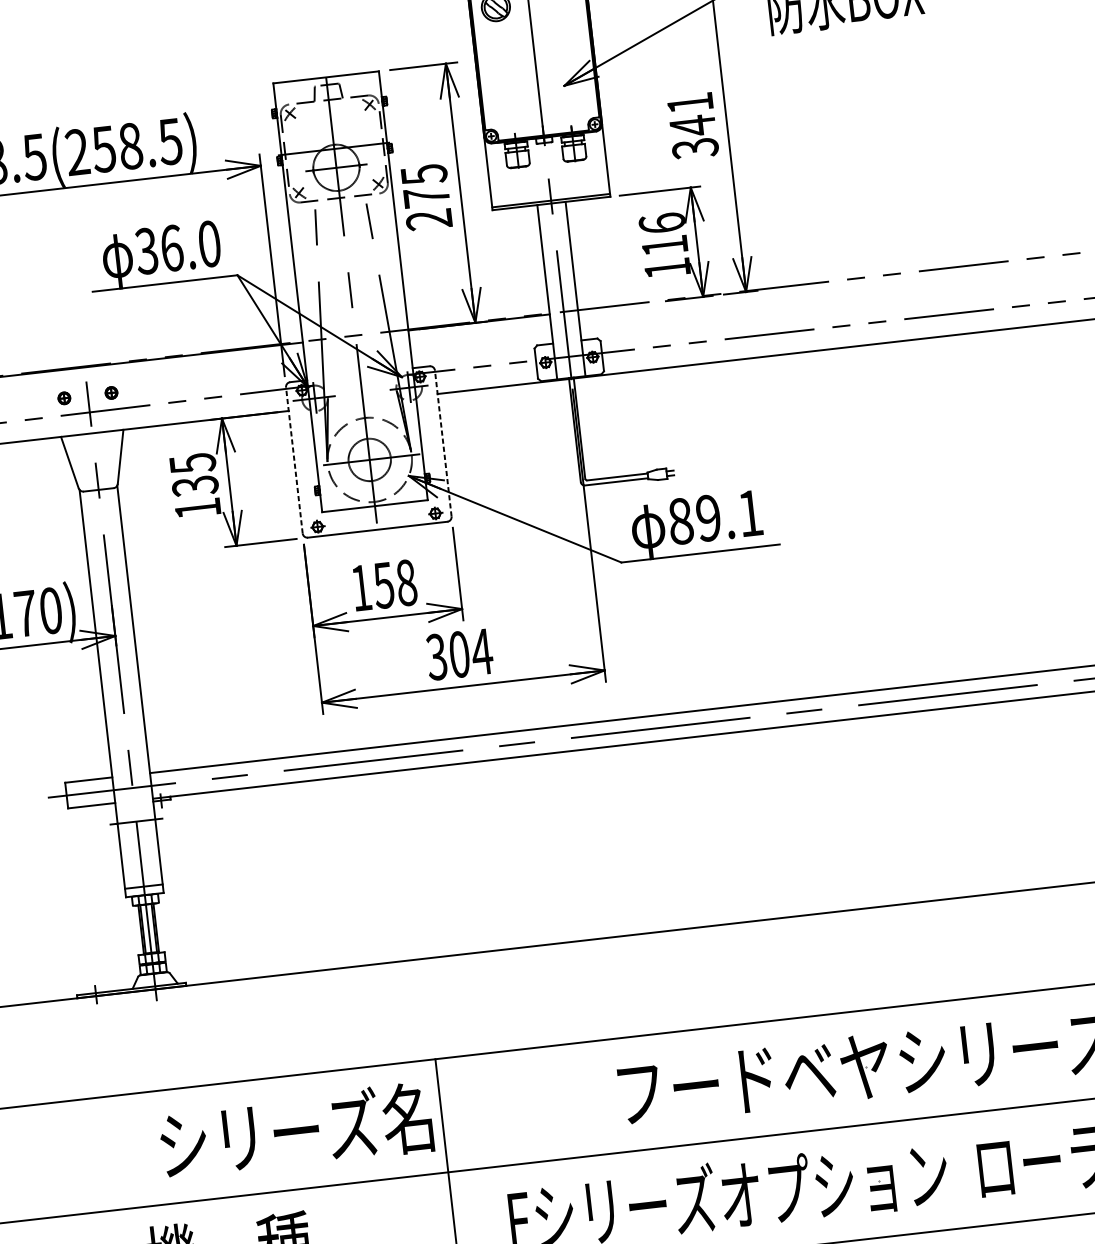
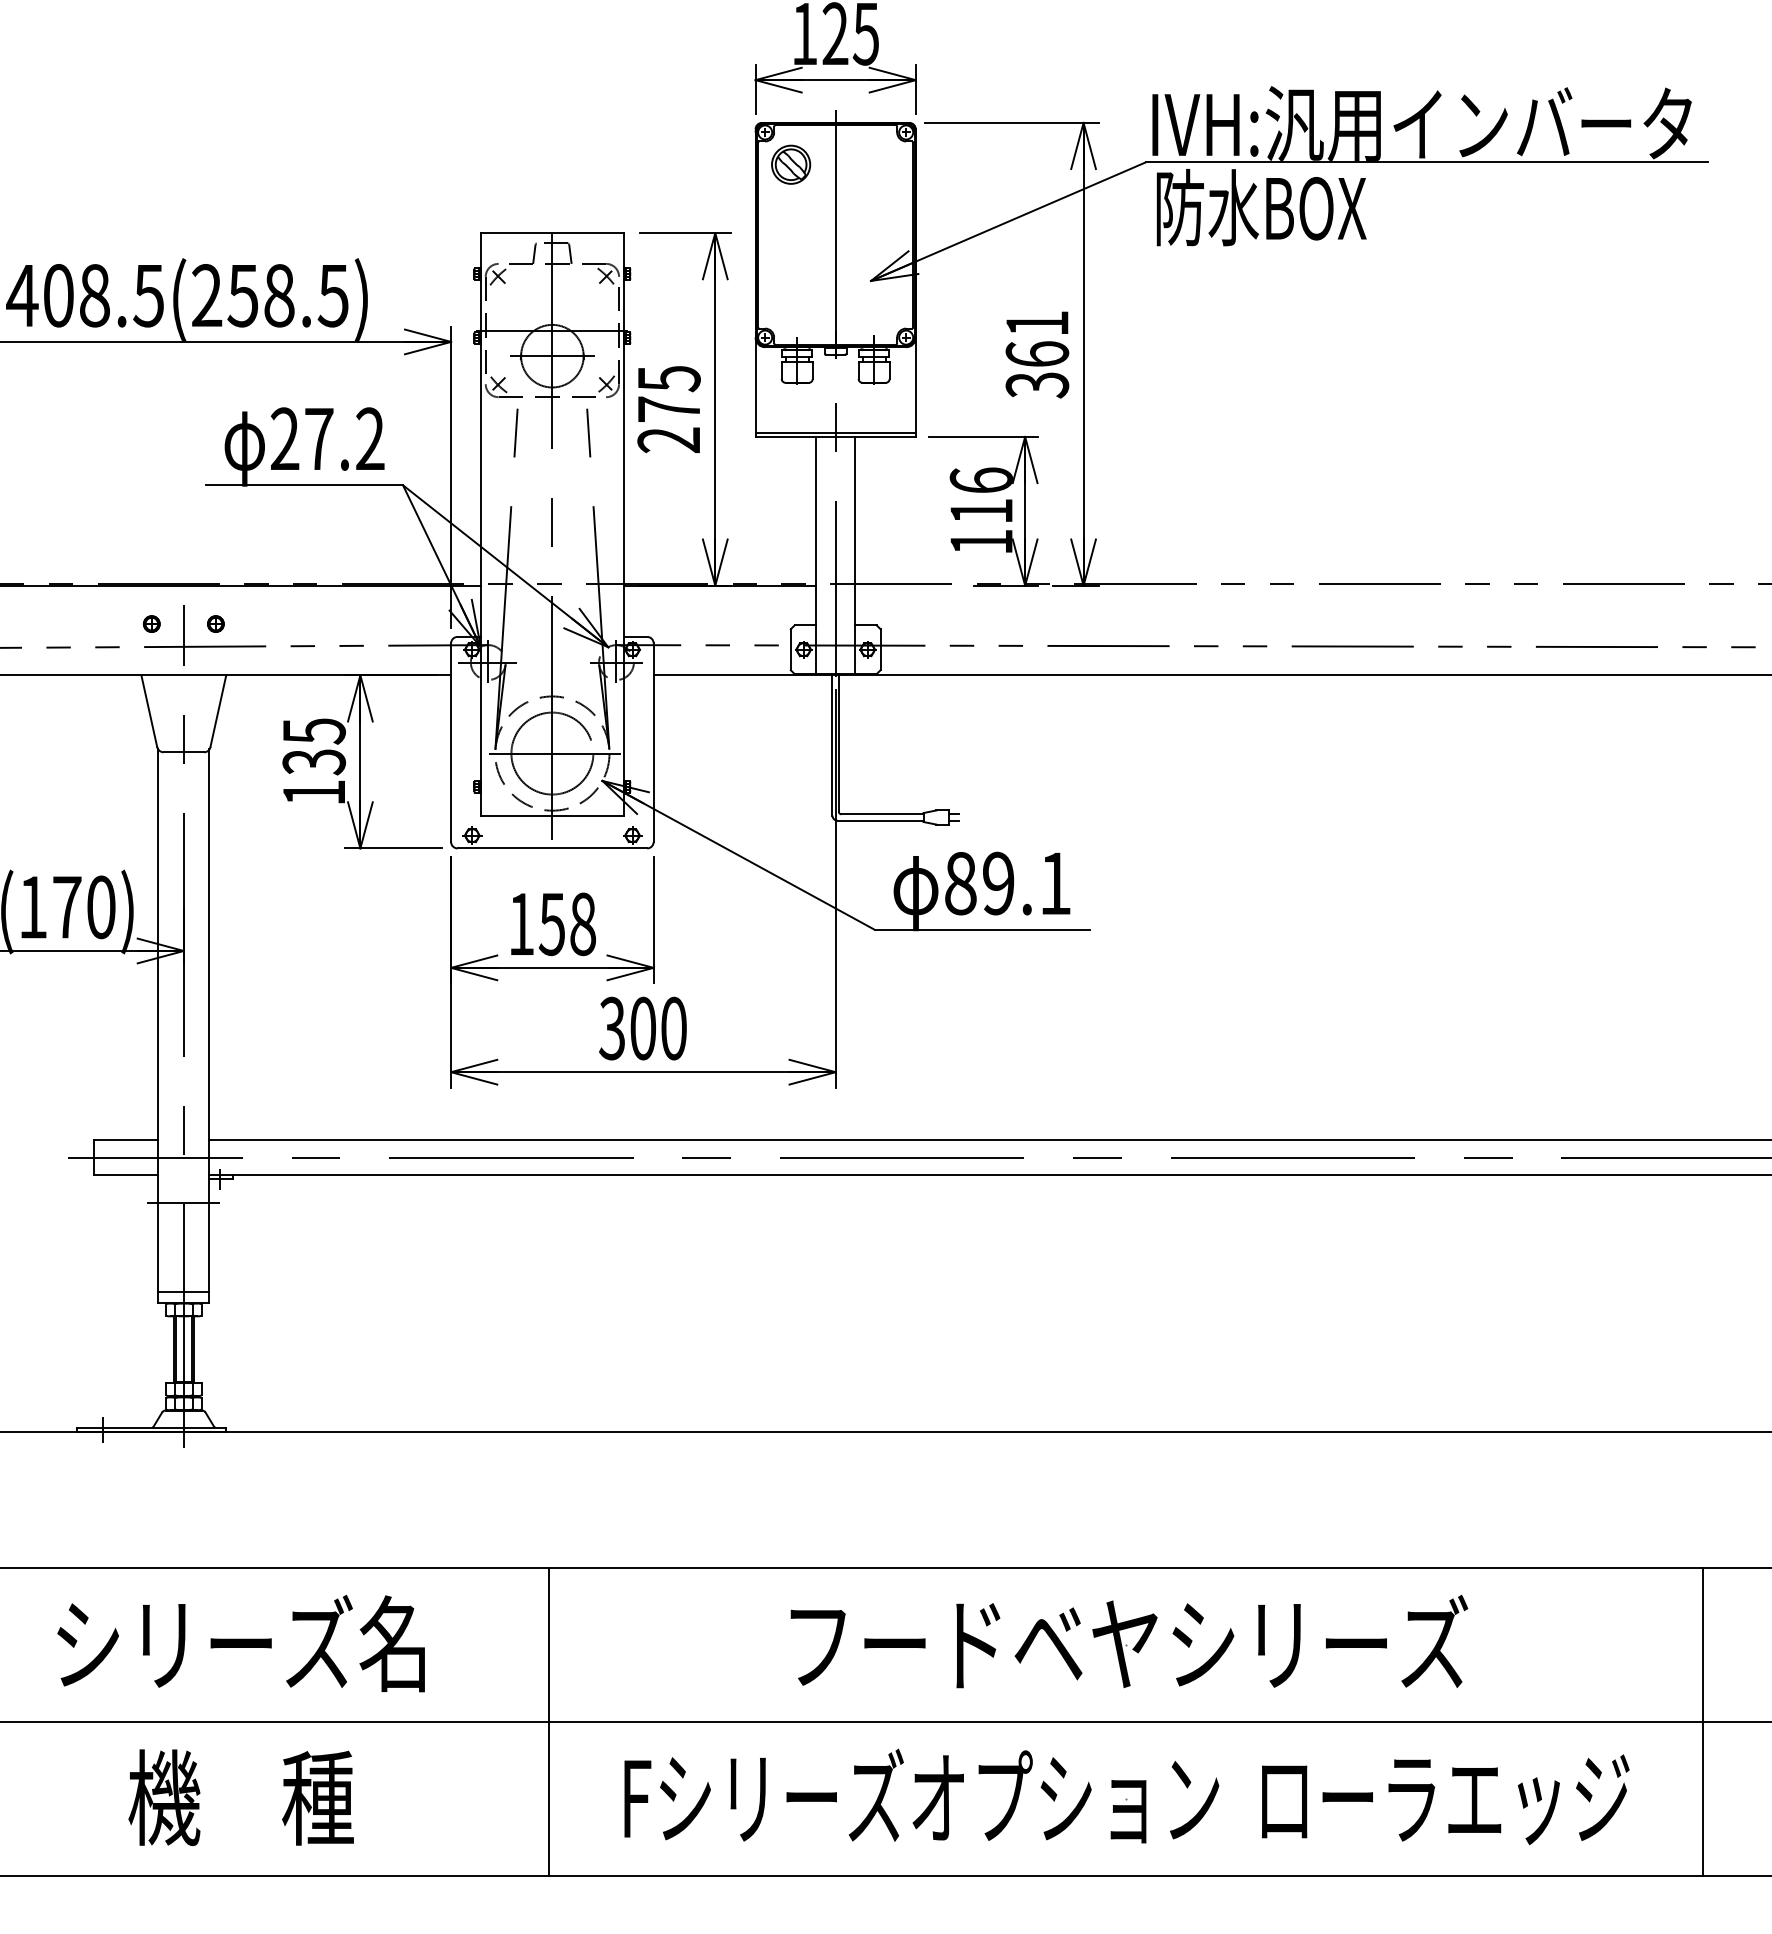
text: (692, 125) -> (1037, 354), 341 -> 361
text: (178, 247) -> (327, 438), 36.0 -> 27.2
line: (443, 443) -> (653, 742), dashed -> solid
circle: (369, 459) -> (552, 753), size x1.43
line: (294, 460) -> (451, 742), dashed -> solid
text: (481, 651) -> (673, 1028), 304 -> 300
text: (295, 1131) -> (240, 1643), moved

